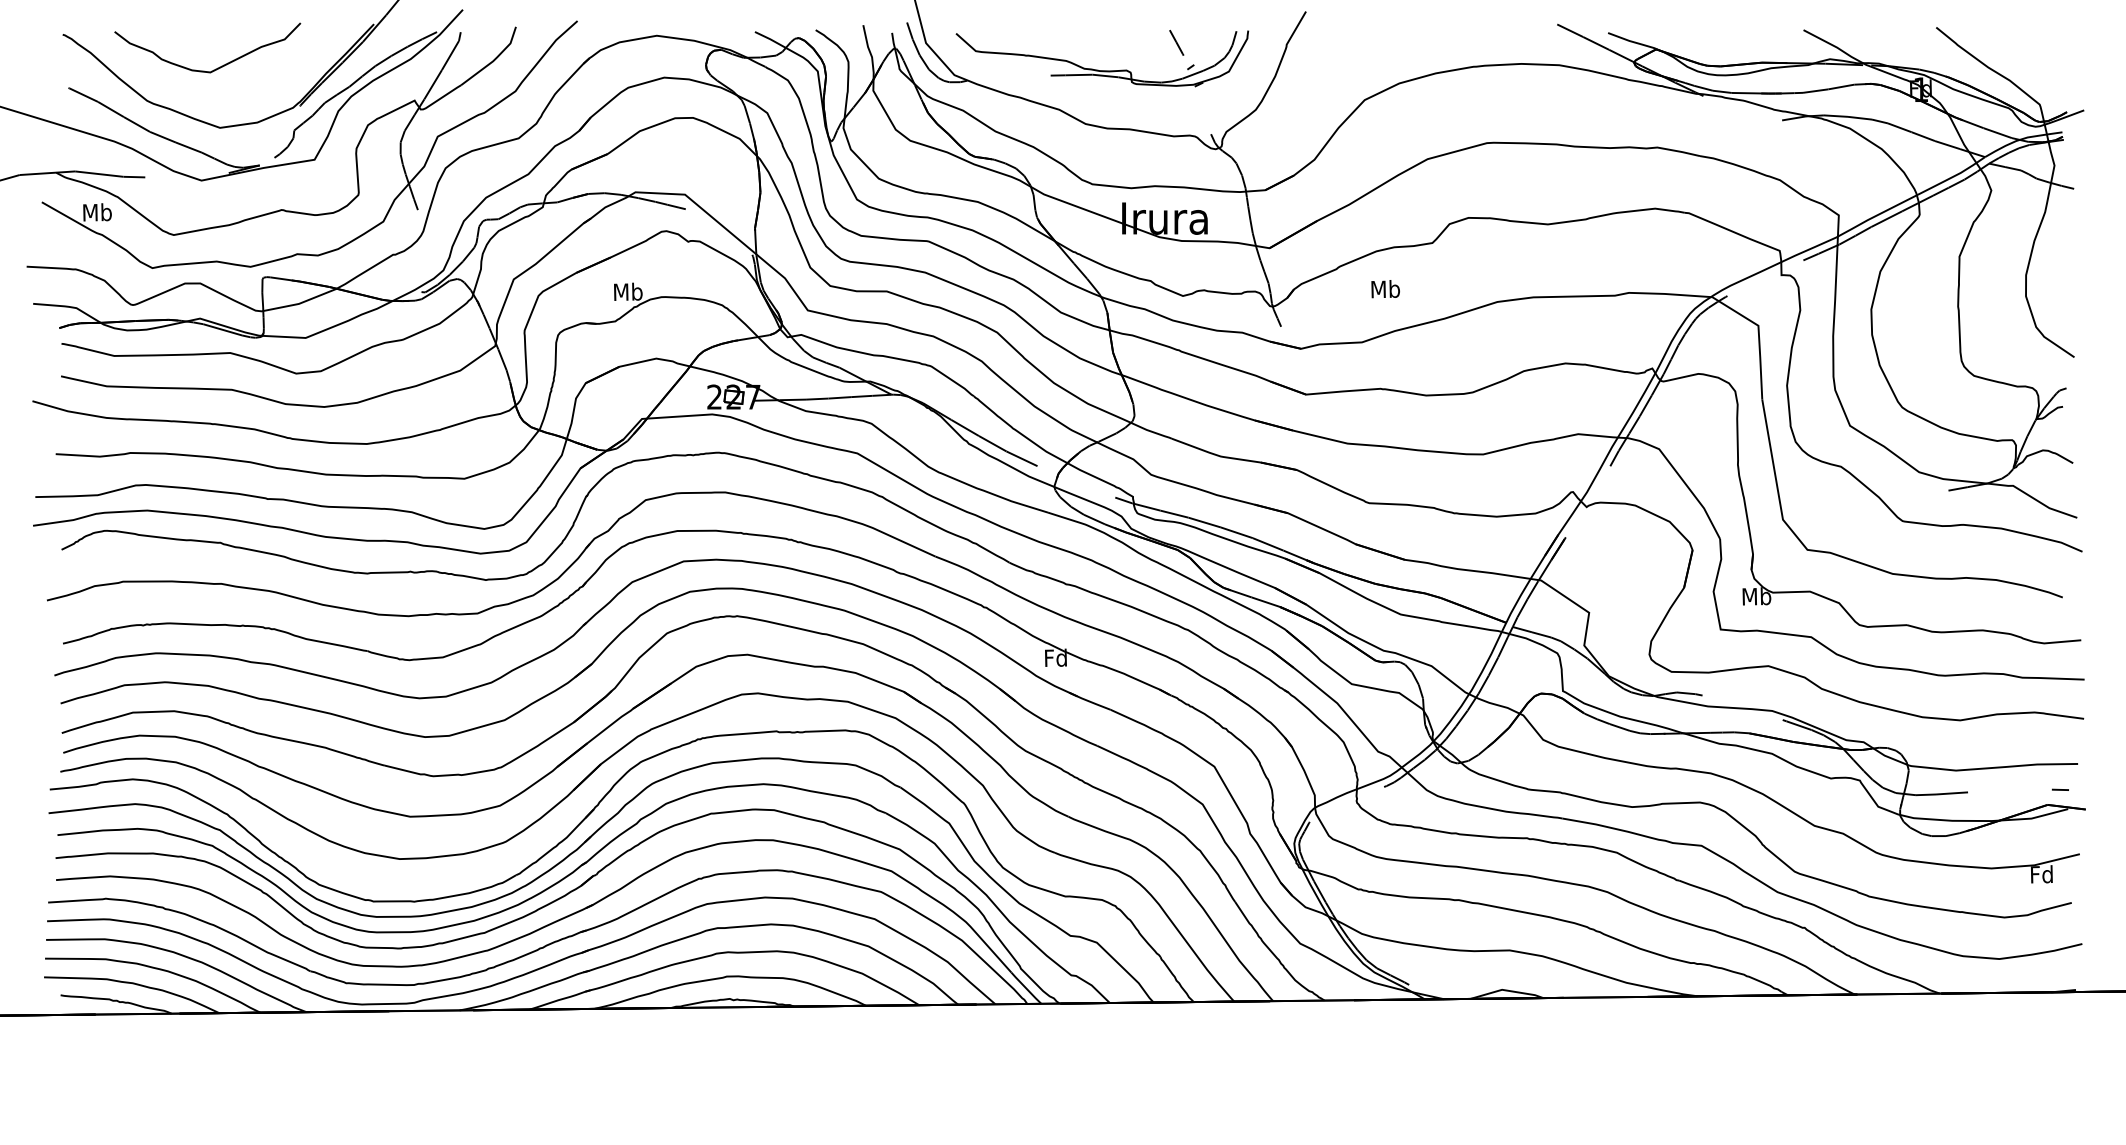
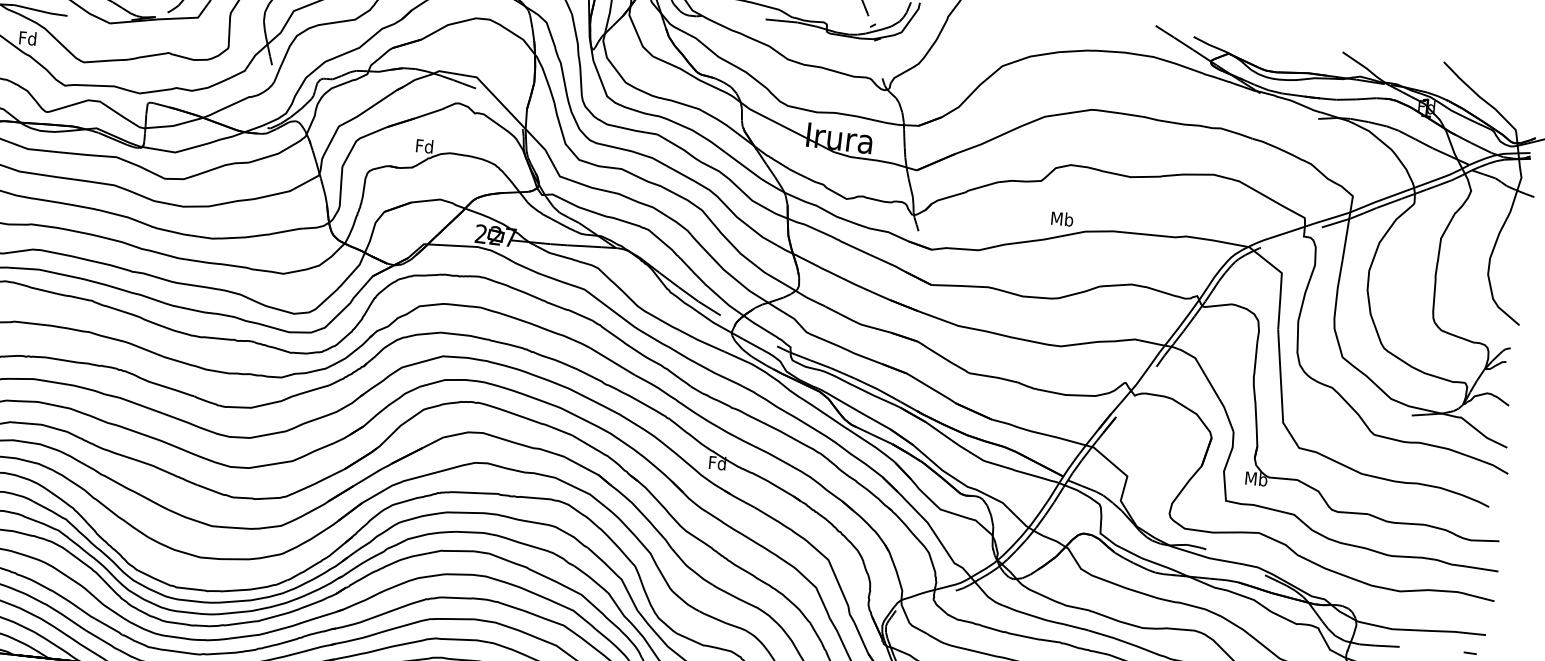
text: (97, 212) -> (28, 38), Mb -> Fd
text: (1385, 289) -> (1062, 219), moved
text: (628, 291) -> (425, 146), Mb -> Fd

